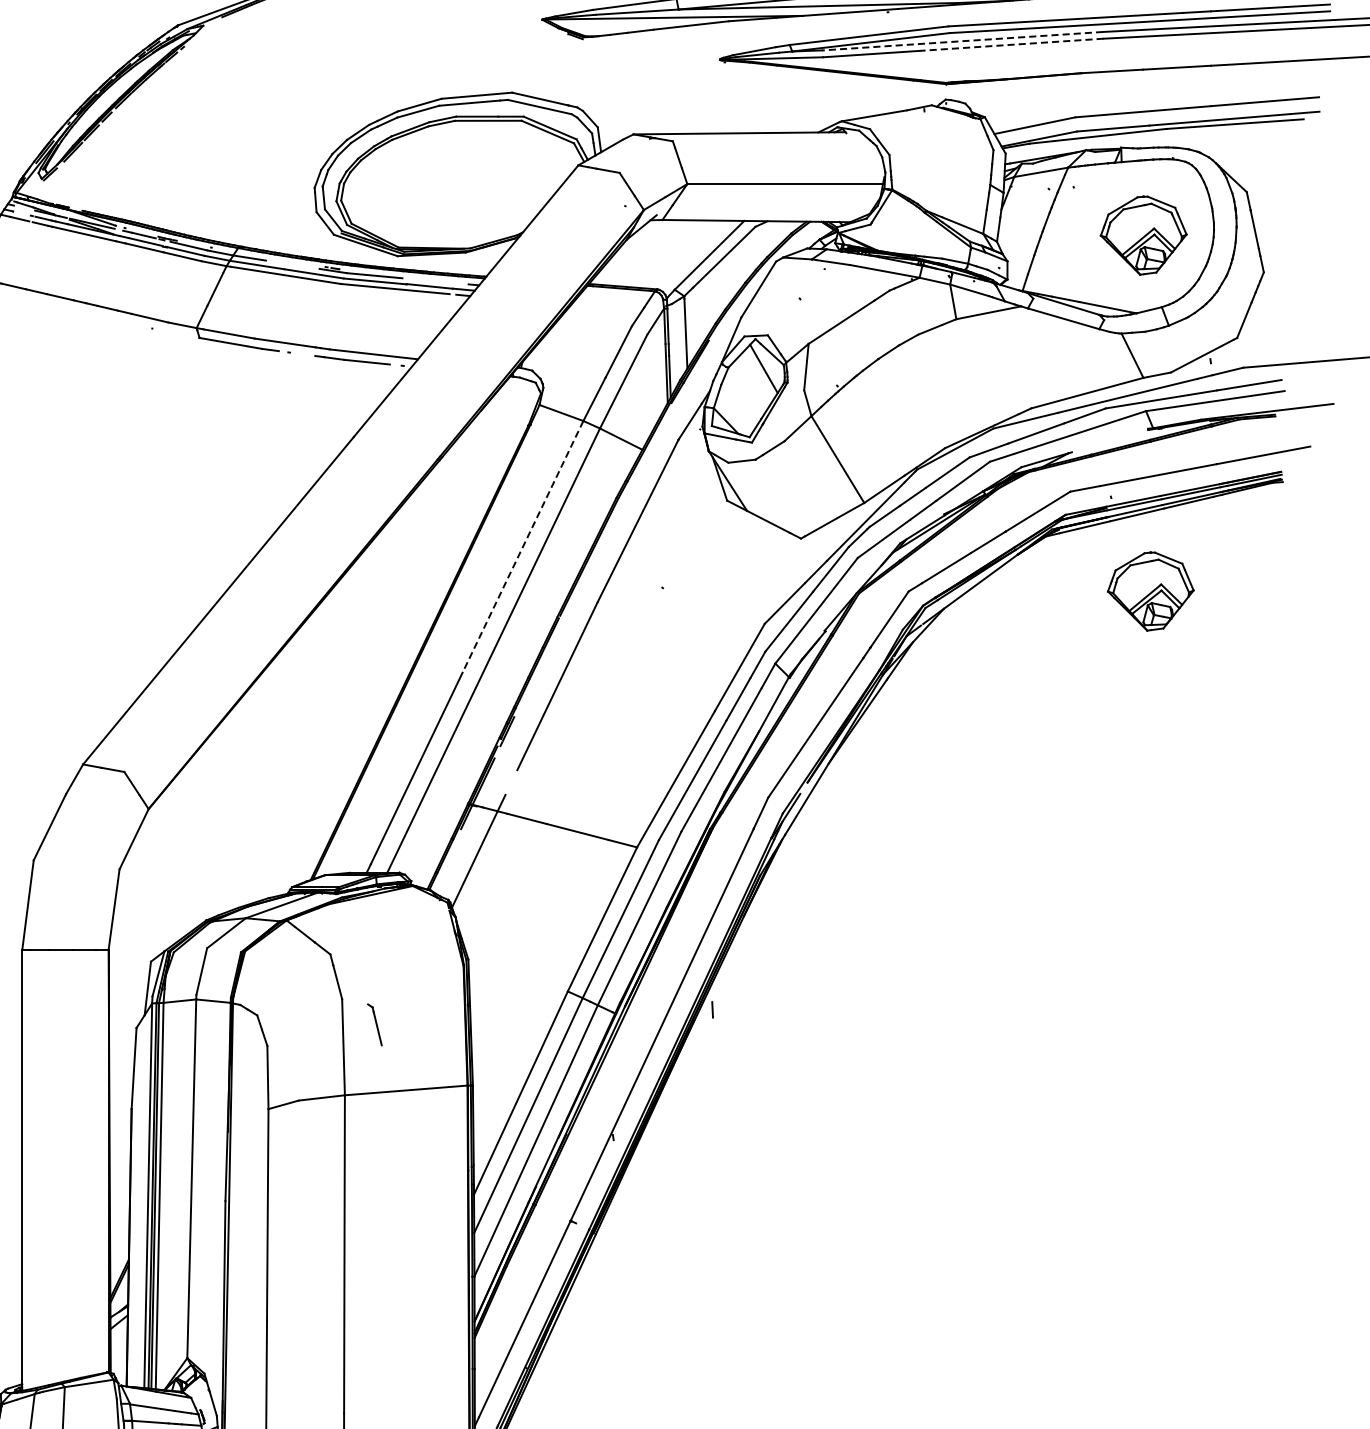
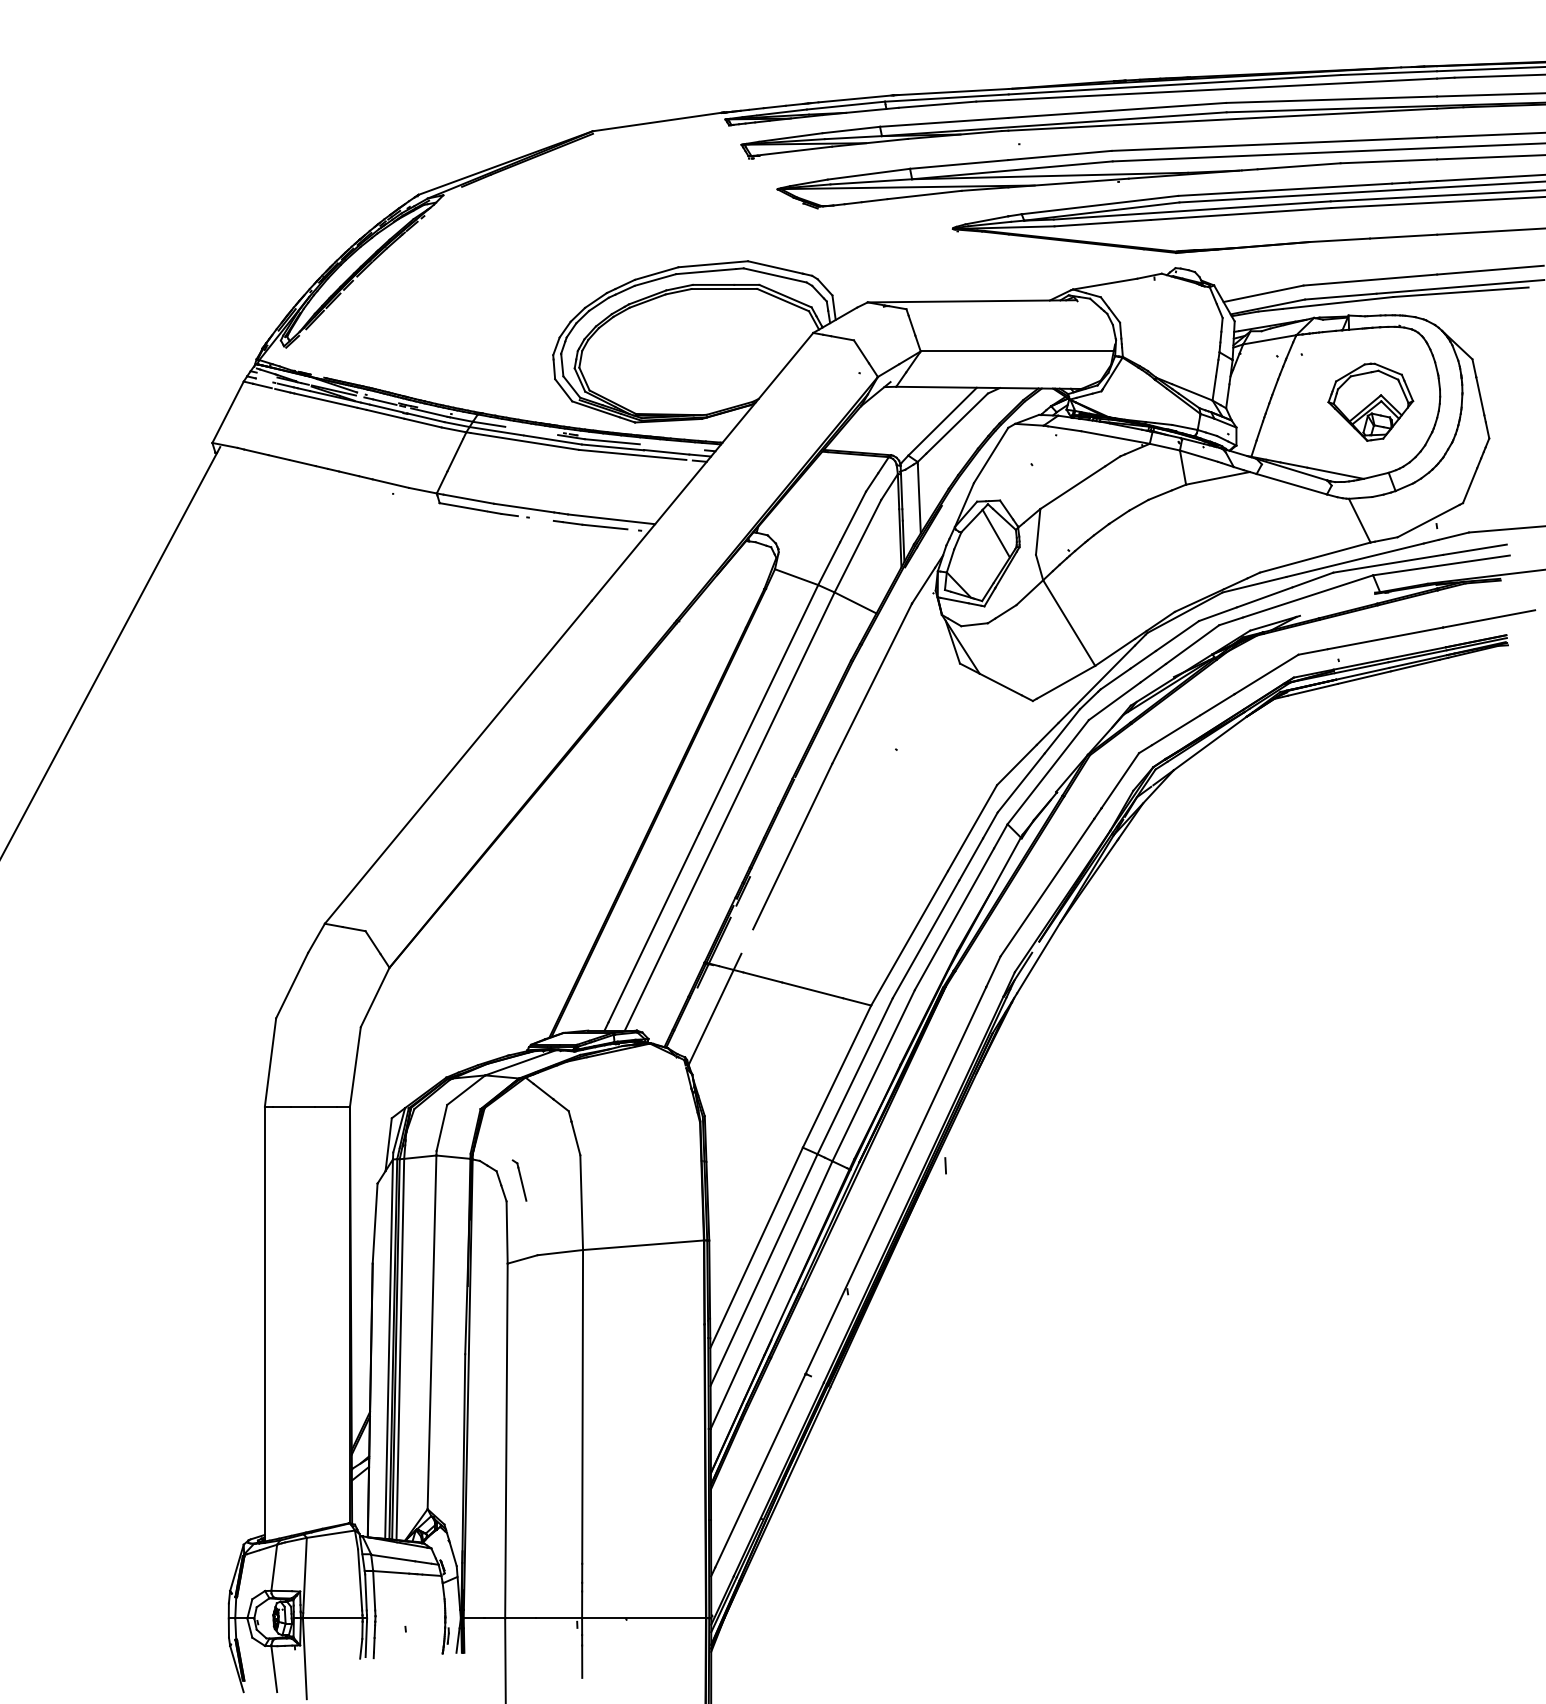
line: (962, 41) -> (1192, 210), dashed -> solid
line: (1011, 45) -> (1240, 214), dashed -> solid
line: (522, 547) -> (758, 709), dashed -> solid
part: (1150, 590) -> (1377, 752), removed
part: (374, 1024) -> (519, 1180), moved

